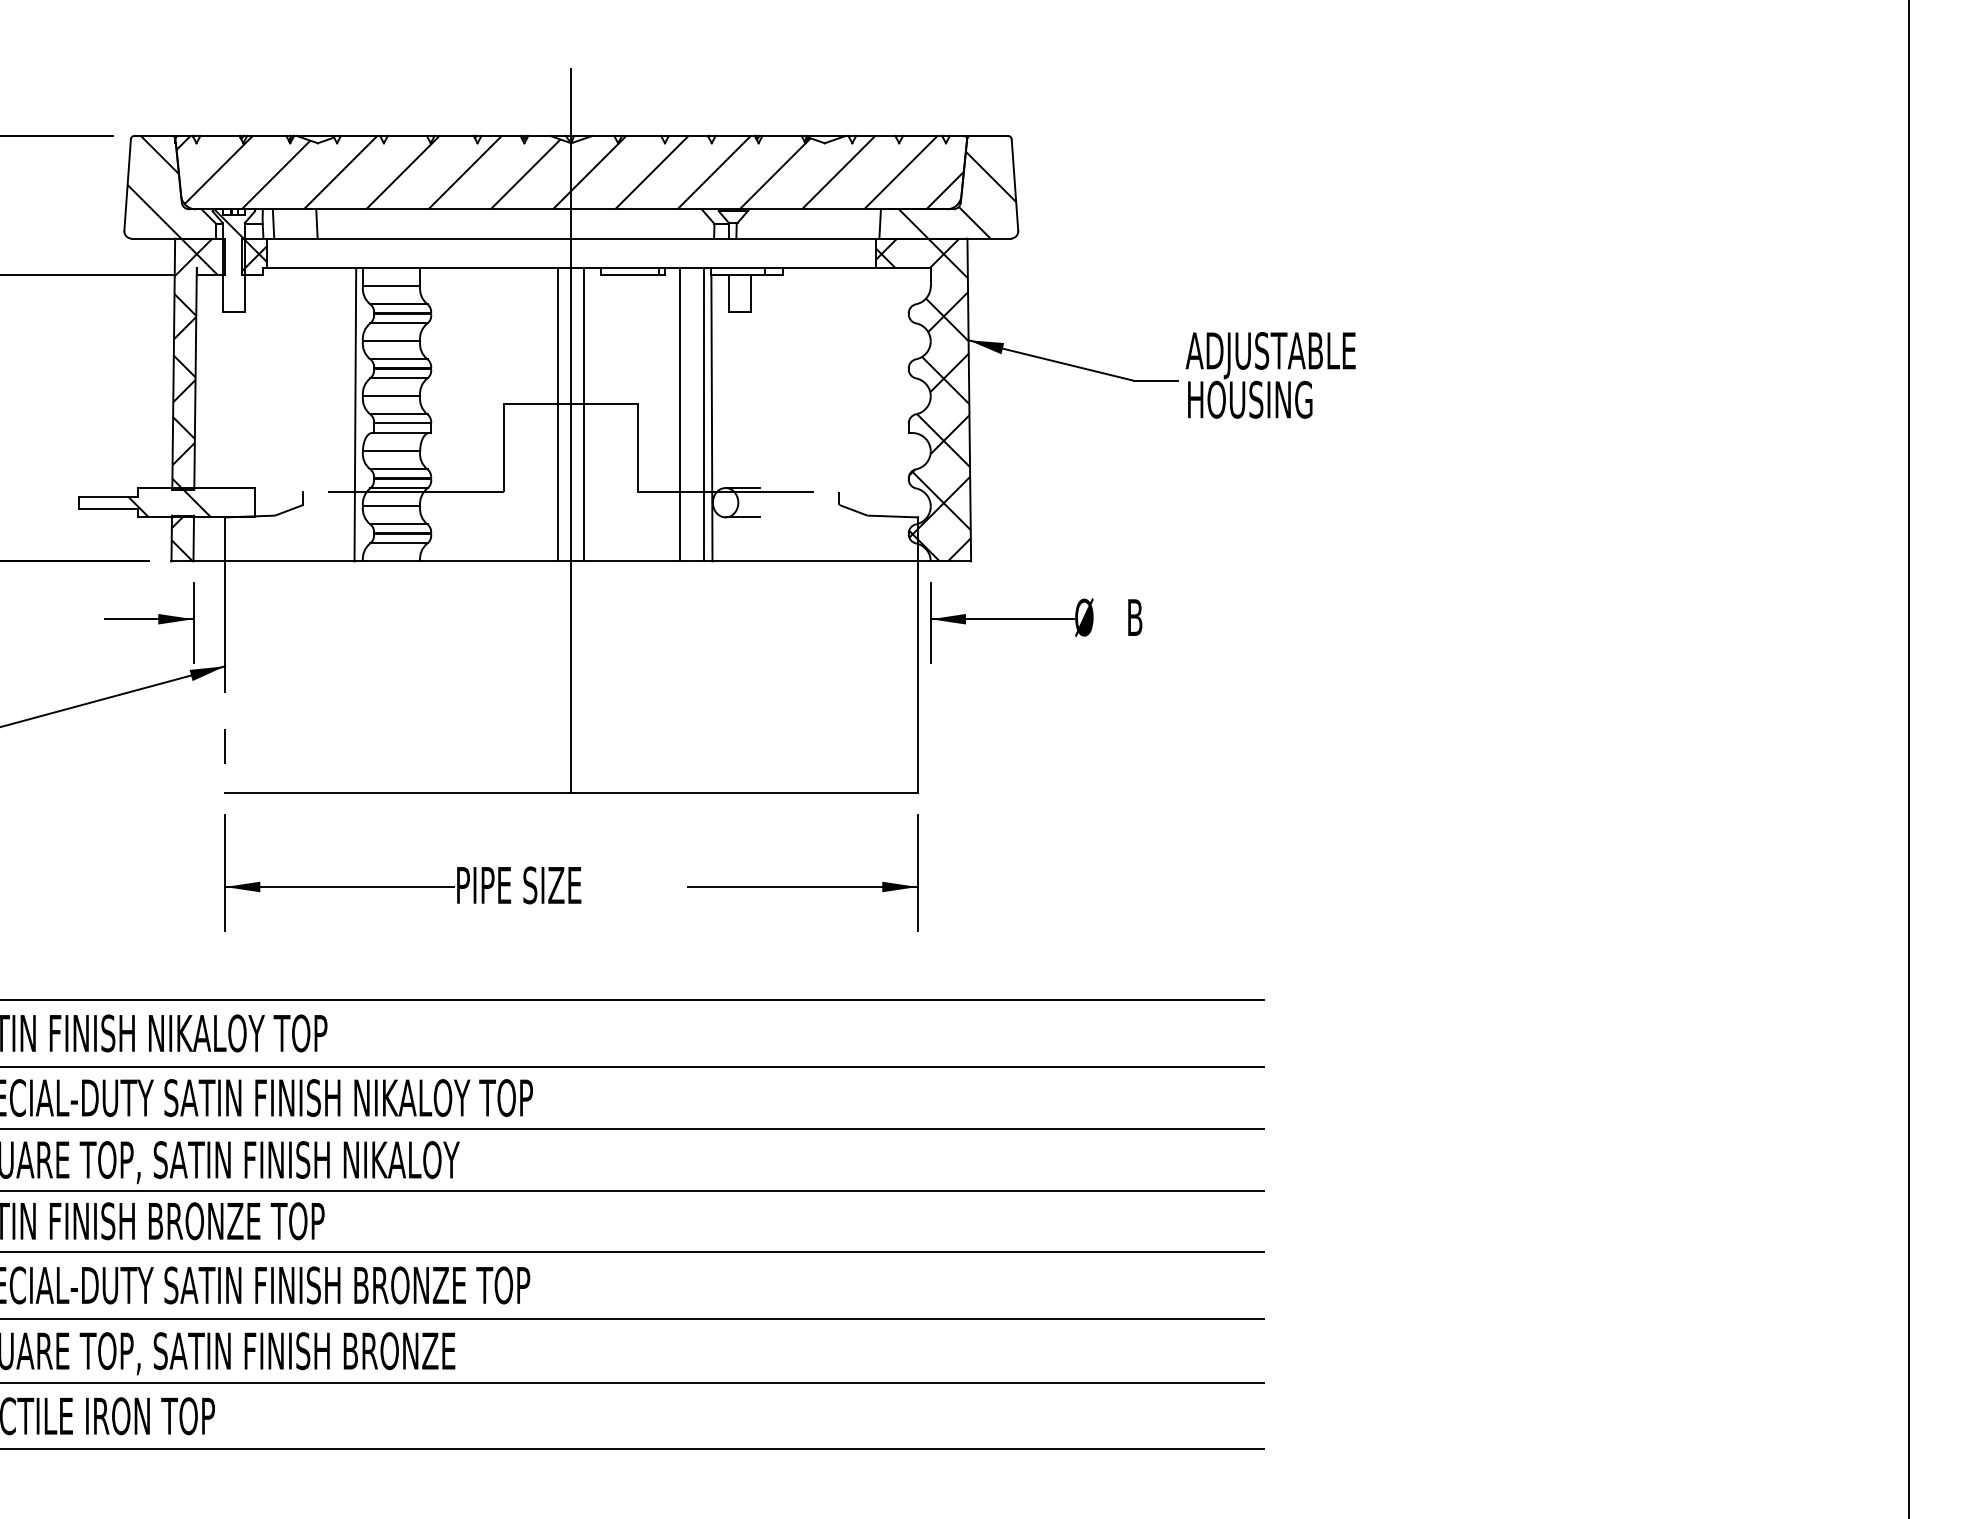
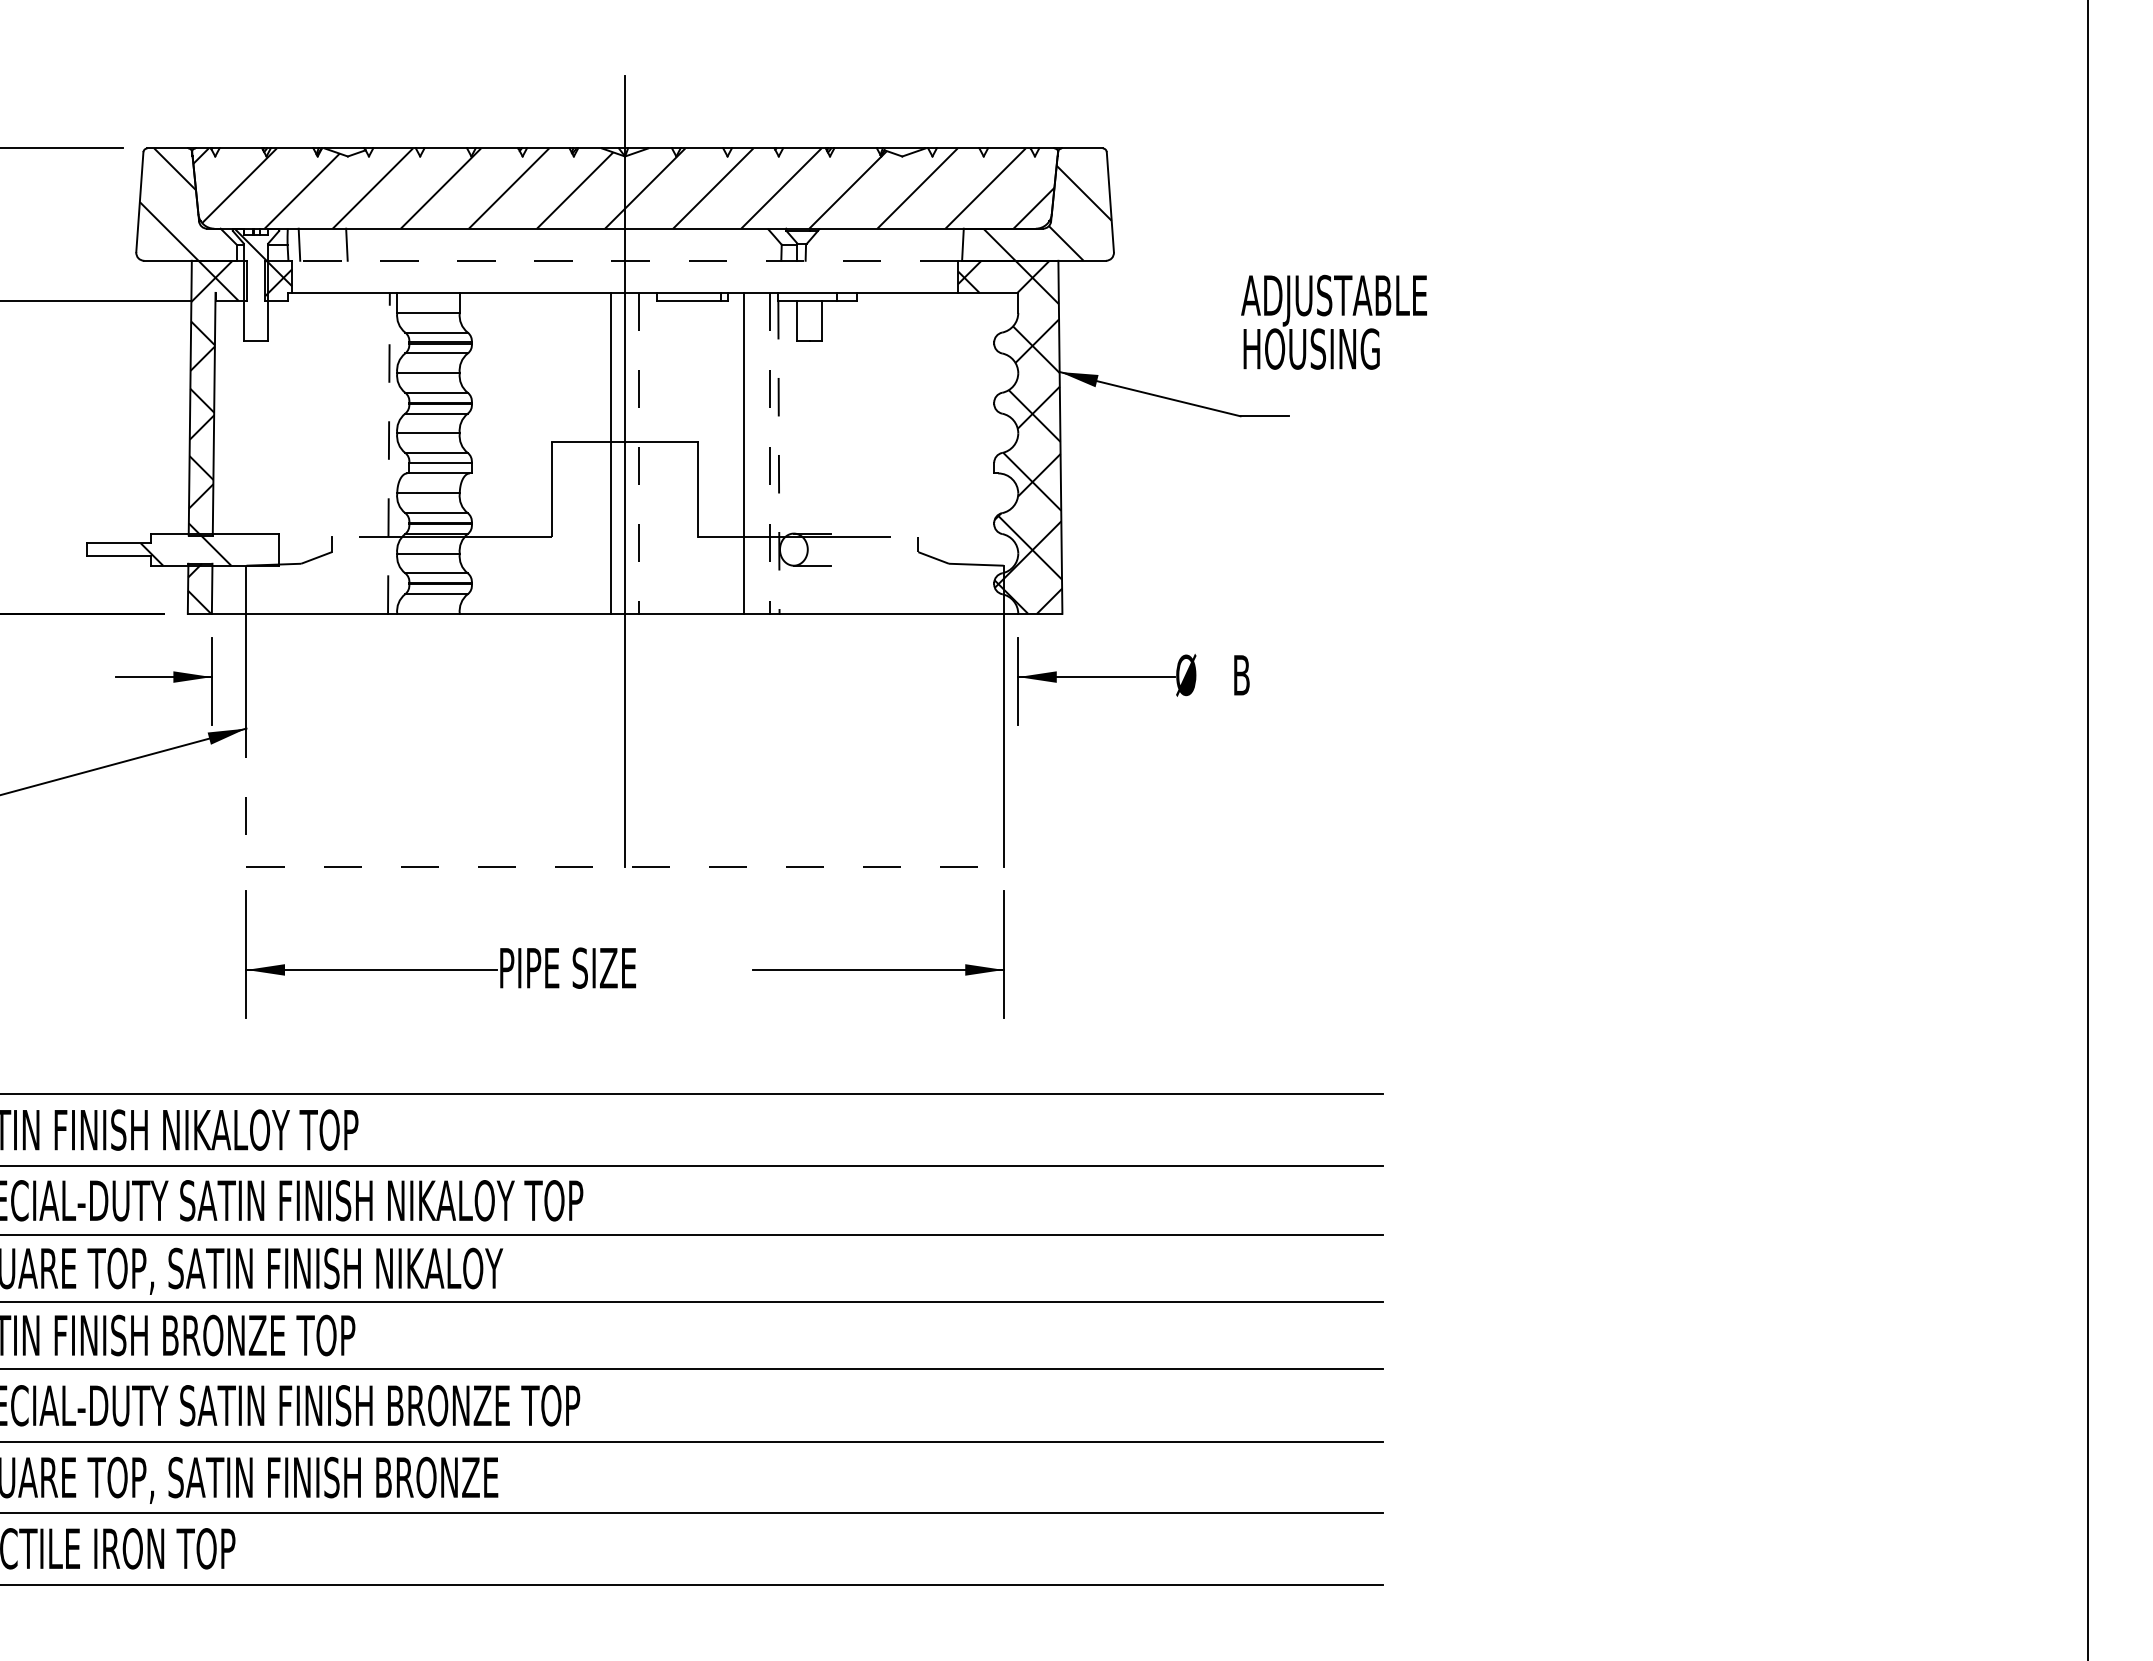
line: (571, 238) -> (625, 260), solid -> dashed
text: (1270, 374) -> (1333, 321), moved
line: (354, 413) -> (388, 452), solid -> dashed
line: (584, 414) -> (639, 453), solid -> dashed
line: (703, 414) -> (769, 453), solid -> dashed
line: (711, 418) -> (778, 457), solid -> dashed
line: (571, 793) -> (625, 867), solid -> dashed

